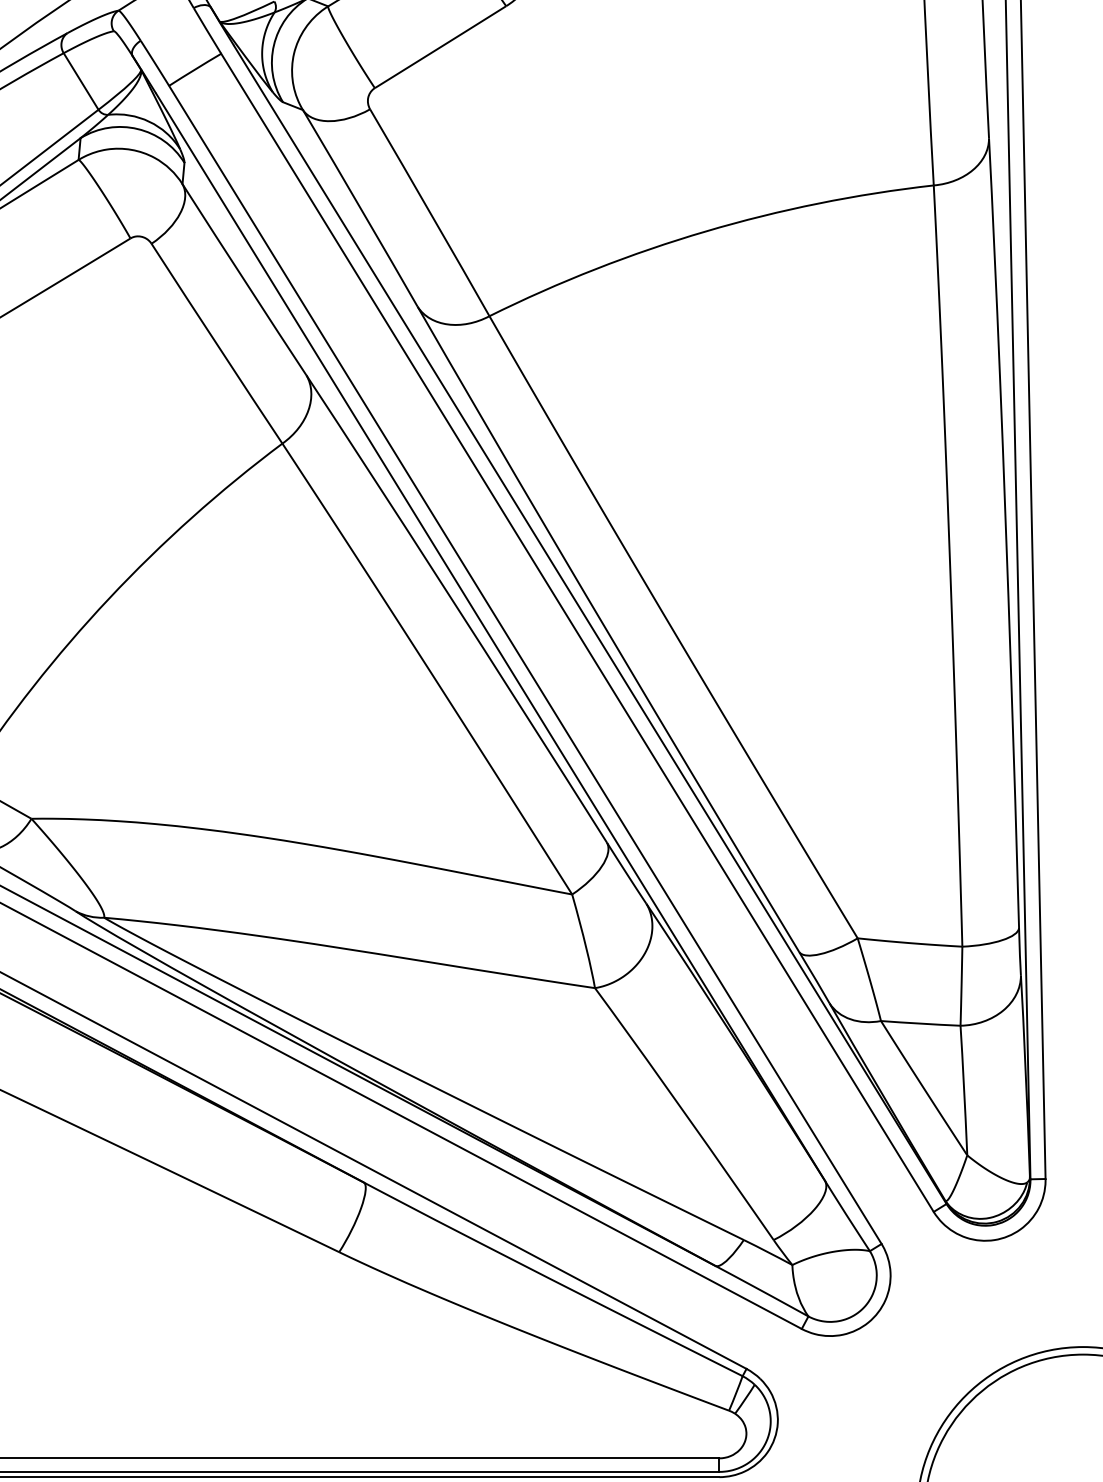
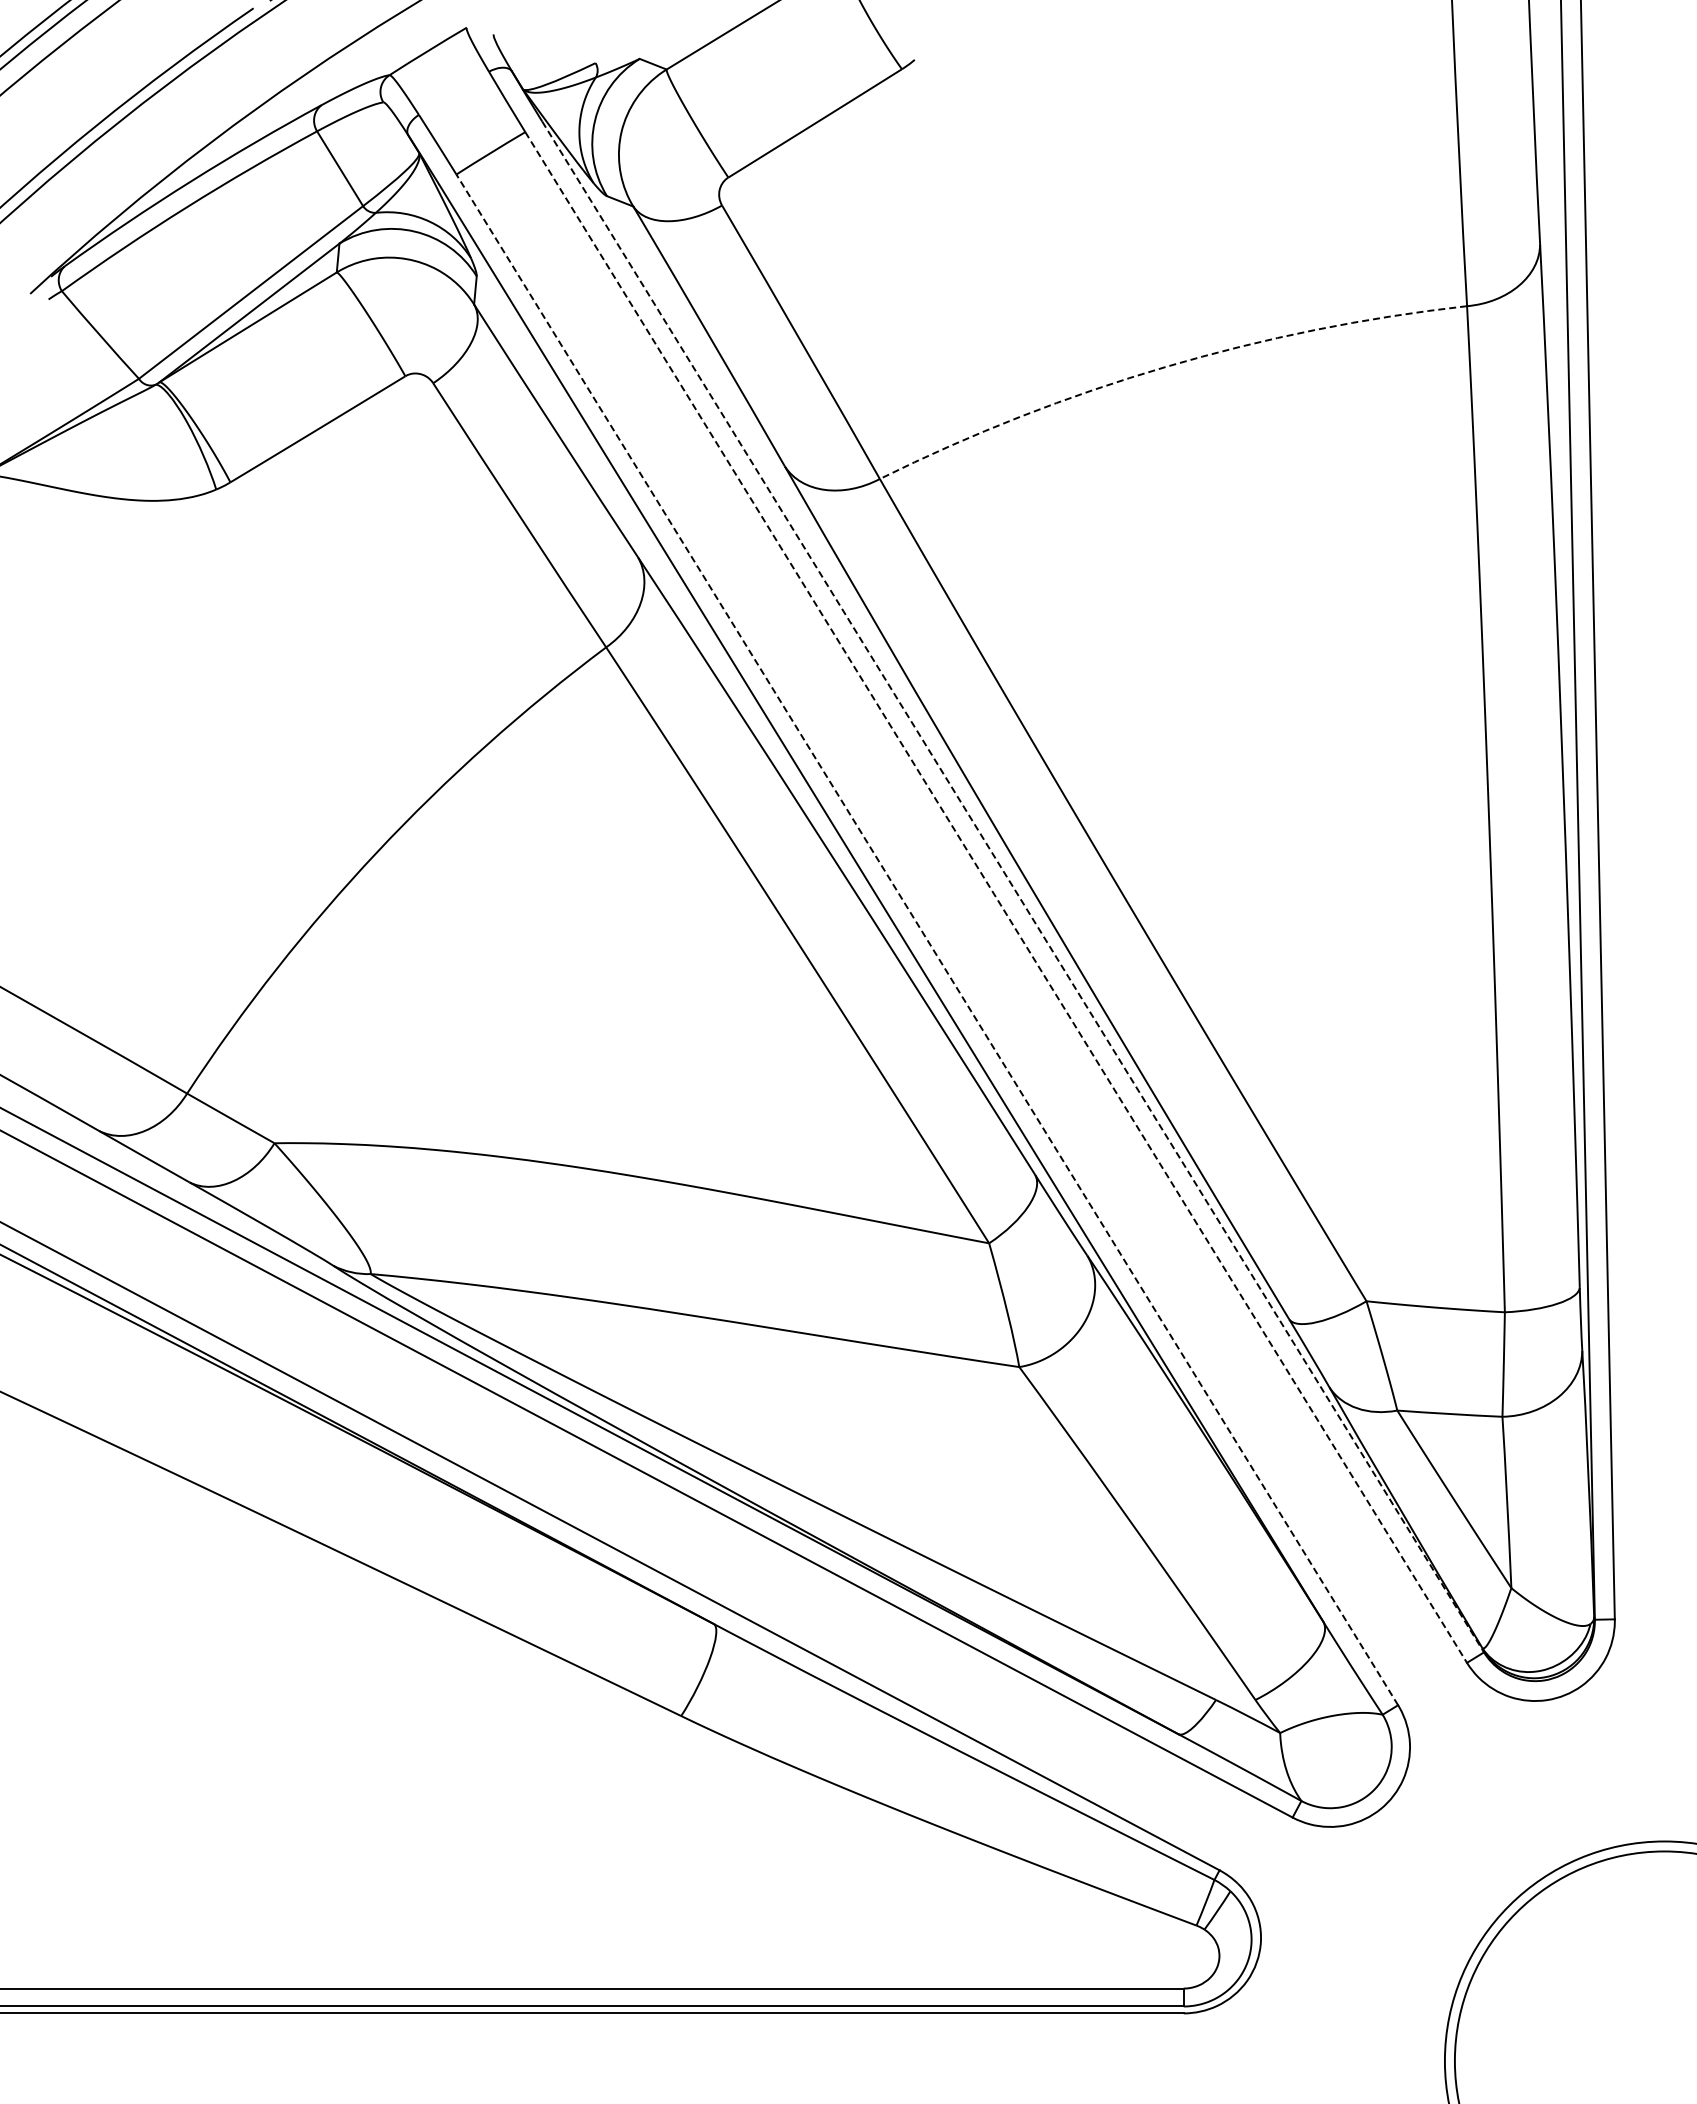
arc: (705, 231) -> (1165, 366), solid -> dashed
line: (590, 625) -> (1013, 887), solid -> dashed
line: (577, 632) -> (996, 897), solid -> dashed
line: (525, 664) -> (927, 939), solid -> dashed

